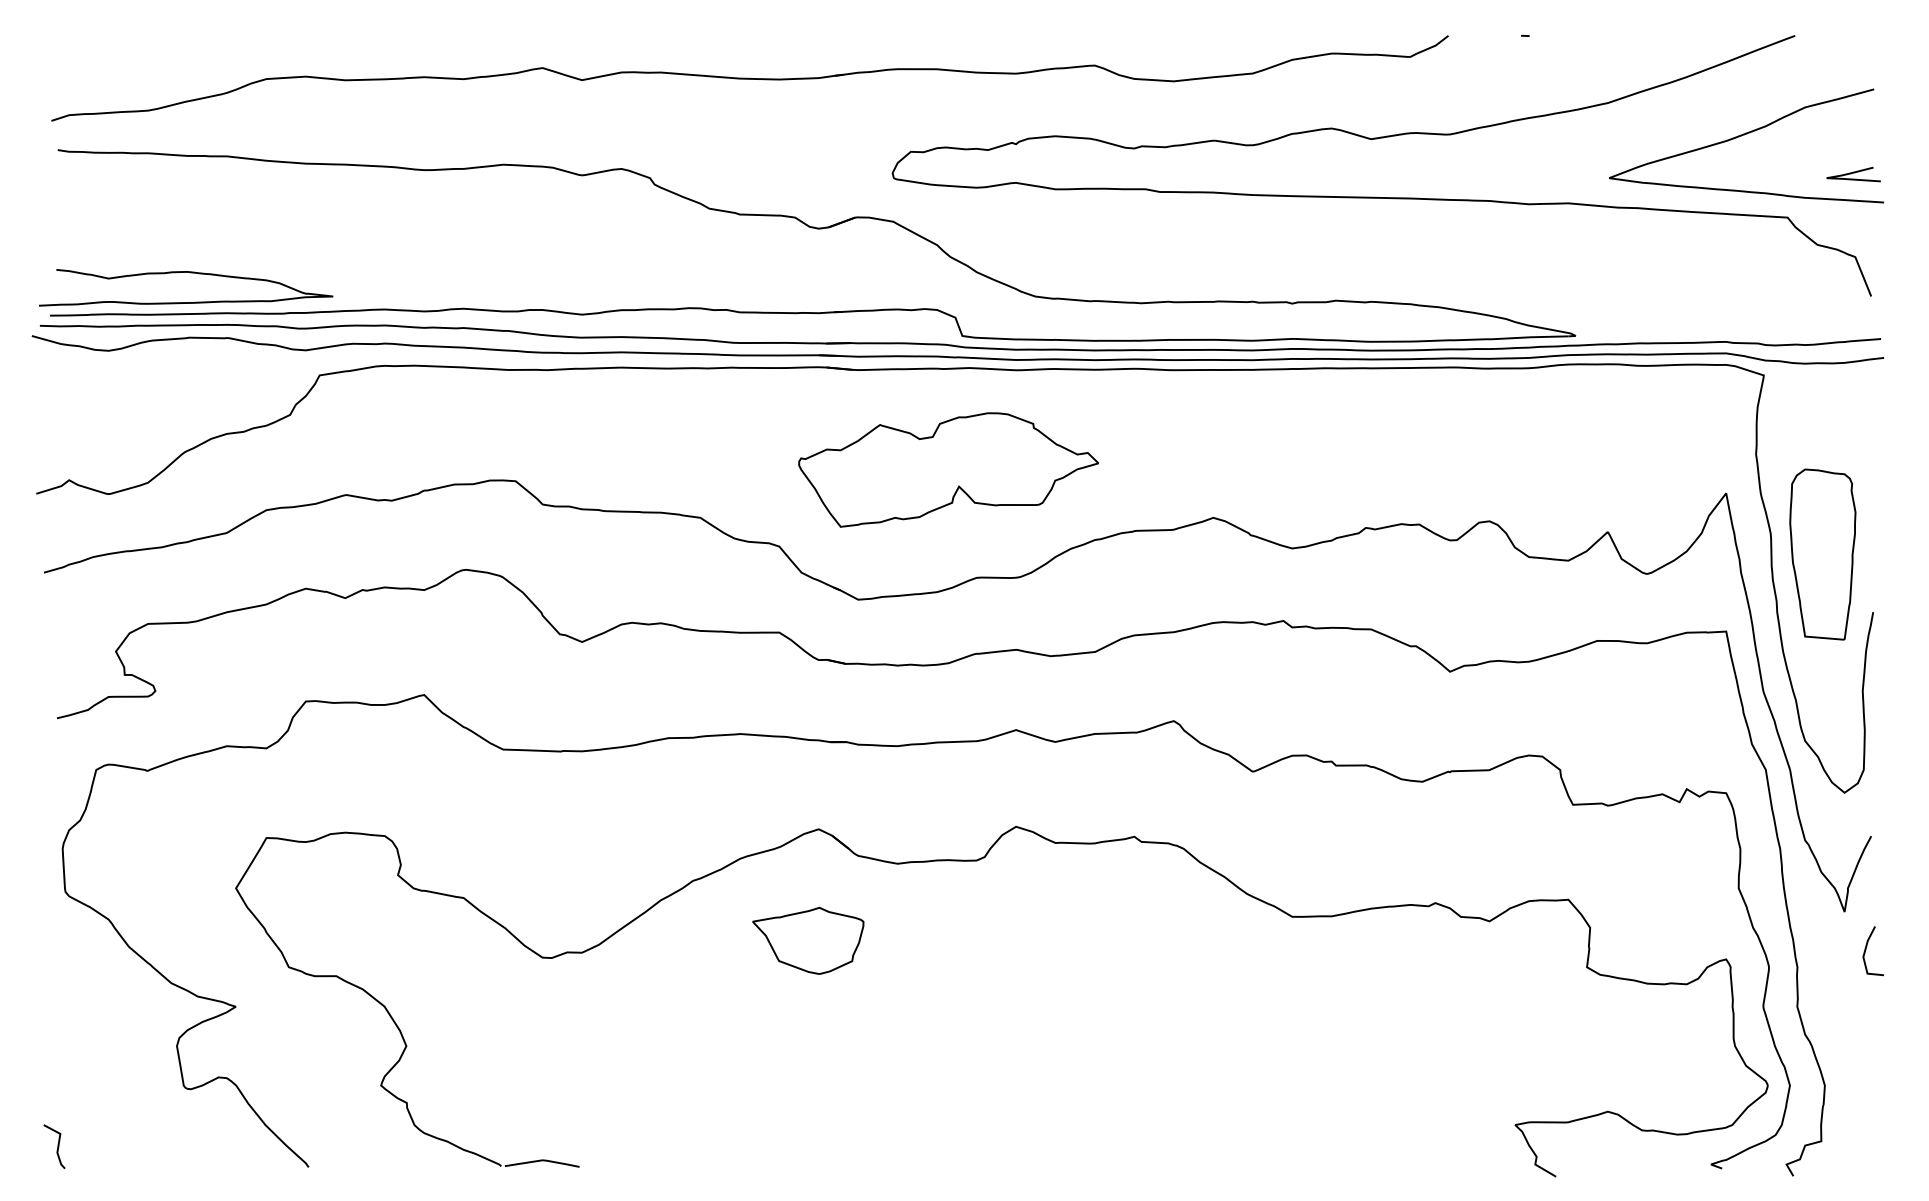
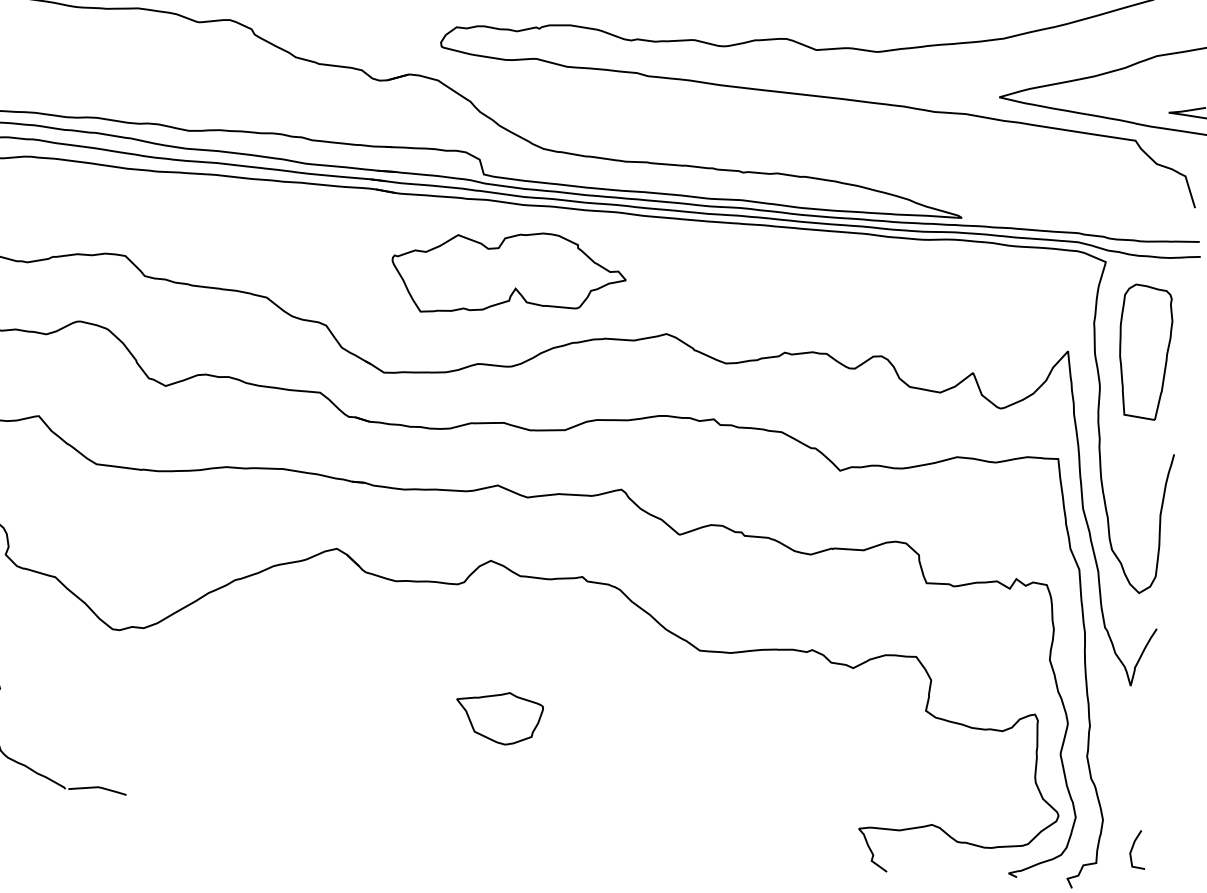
part: (948, 469) -> (508, 274), moved
part: (1822, 554) -> (1143, 352), moved
part: (808, 940) -> (498, 717), moved
line: (1866, 950) -> (1133, 848), moved

